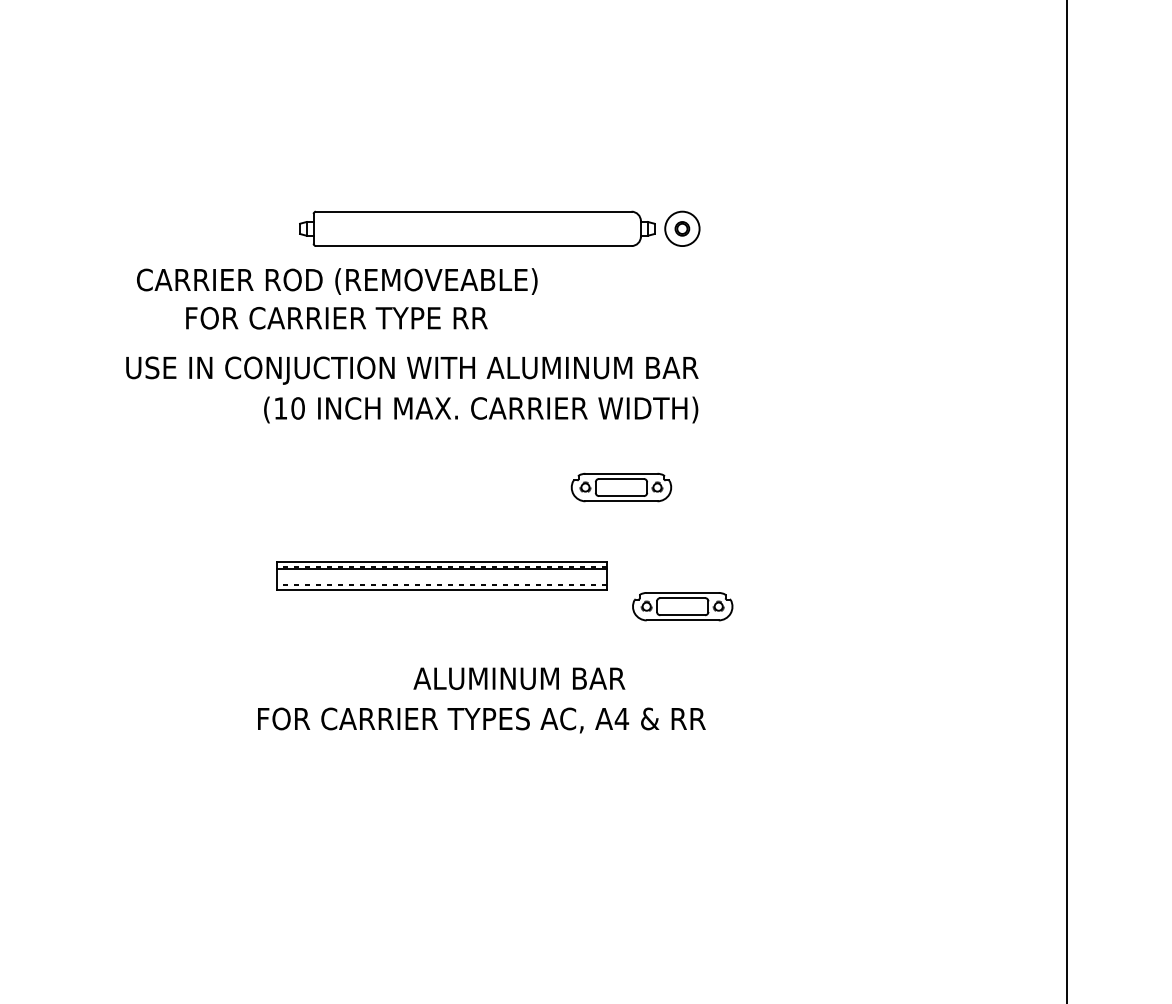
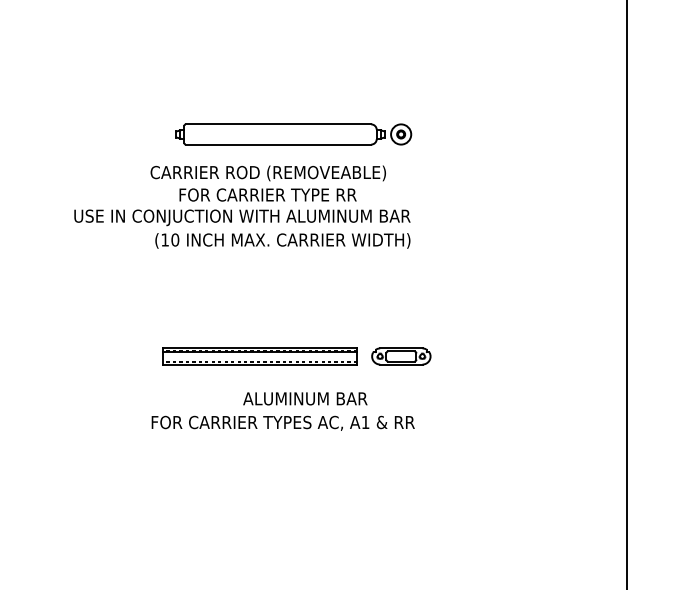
text: (335, 298) -> (267, 183), moved
part: (621, 487) -> (365, 286), removed
part: (441, 576) -> (259, 356), moved
text: (621, 718) -> (365, 422), A4 -> A1

